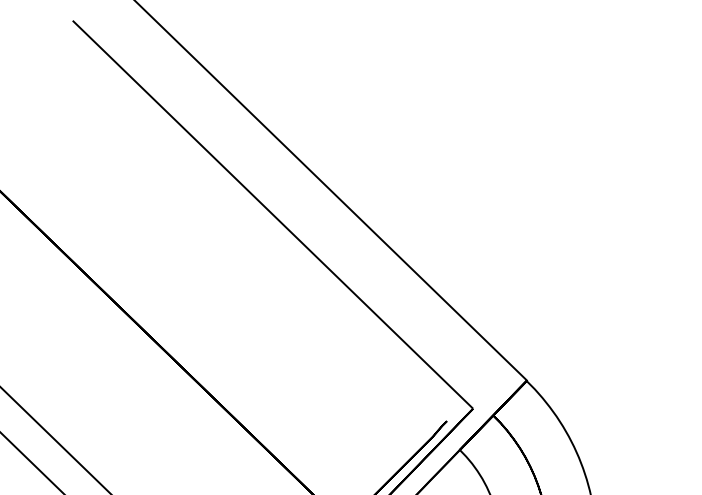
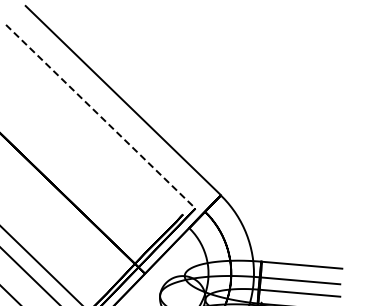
line: (272, 214) -> (100, 116), solid -> dashed

